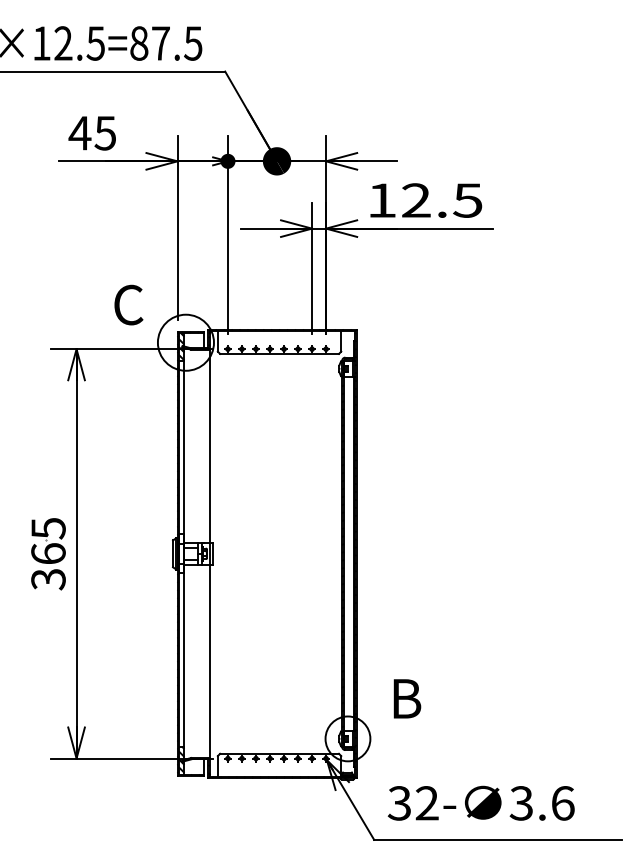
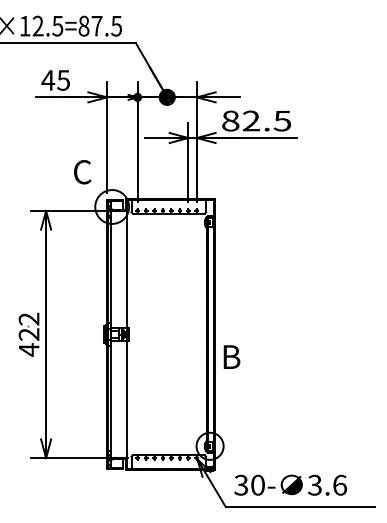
text: (381, 199) -> (230, 120), 12.5 -> 82.5
text: (128, 305) -> (82, 172), moved
text: (47, 553) -> (28, 334), 365 -> 422
text: (406, 697) -> (231, 356), moved
text: (426, 802) -> (257, 484), 32- -> 30-

